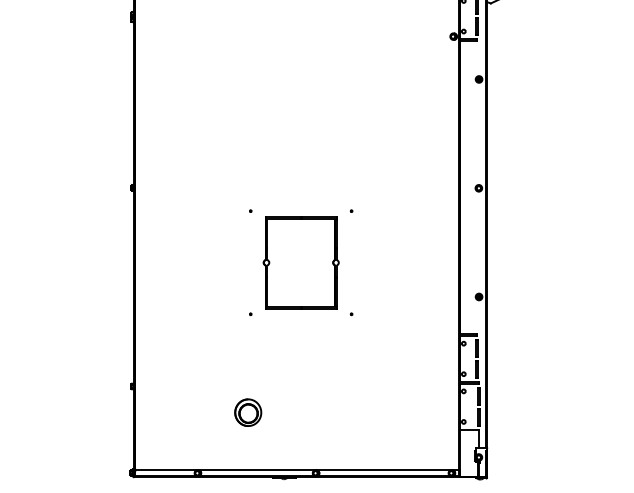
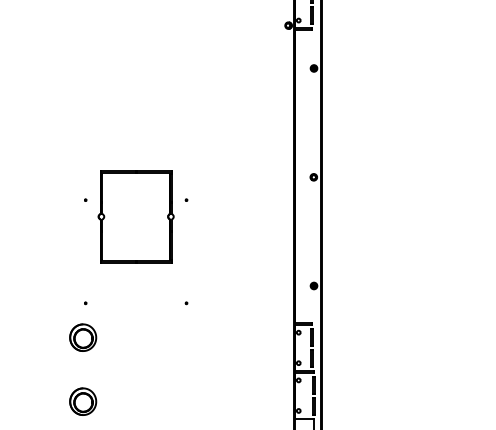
part: (300, 262) -> (135, 216), moved
part: (248, 348) -> (83, 337), added

